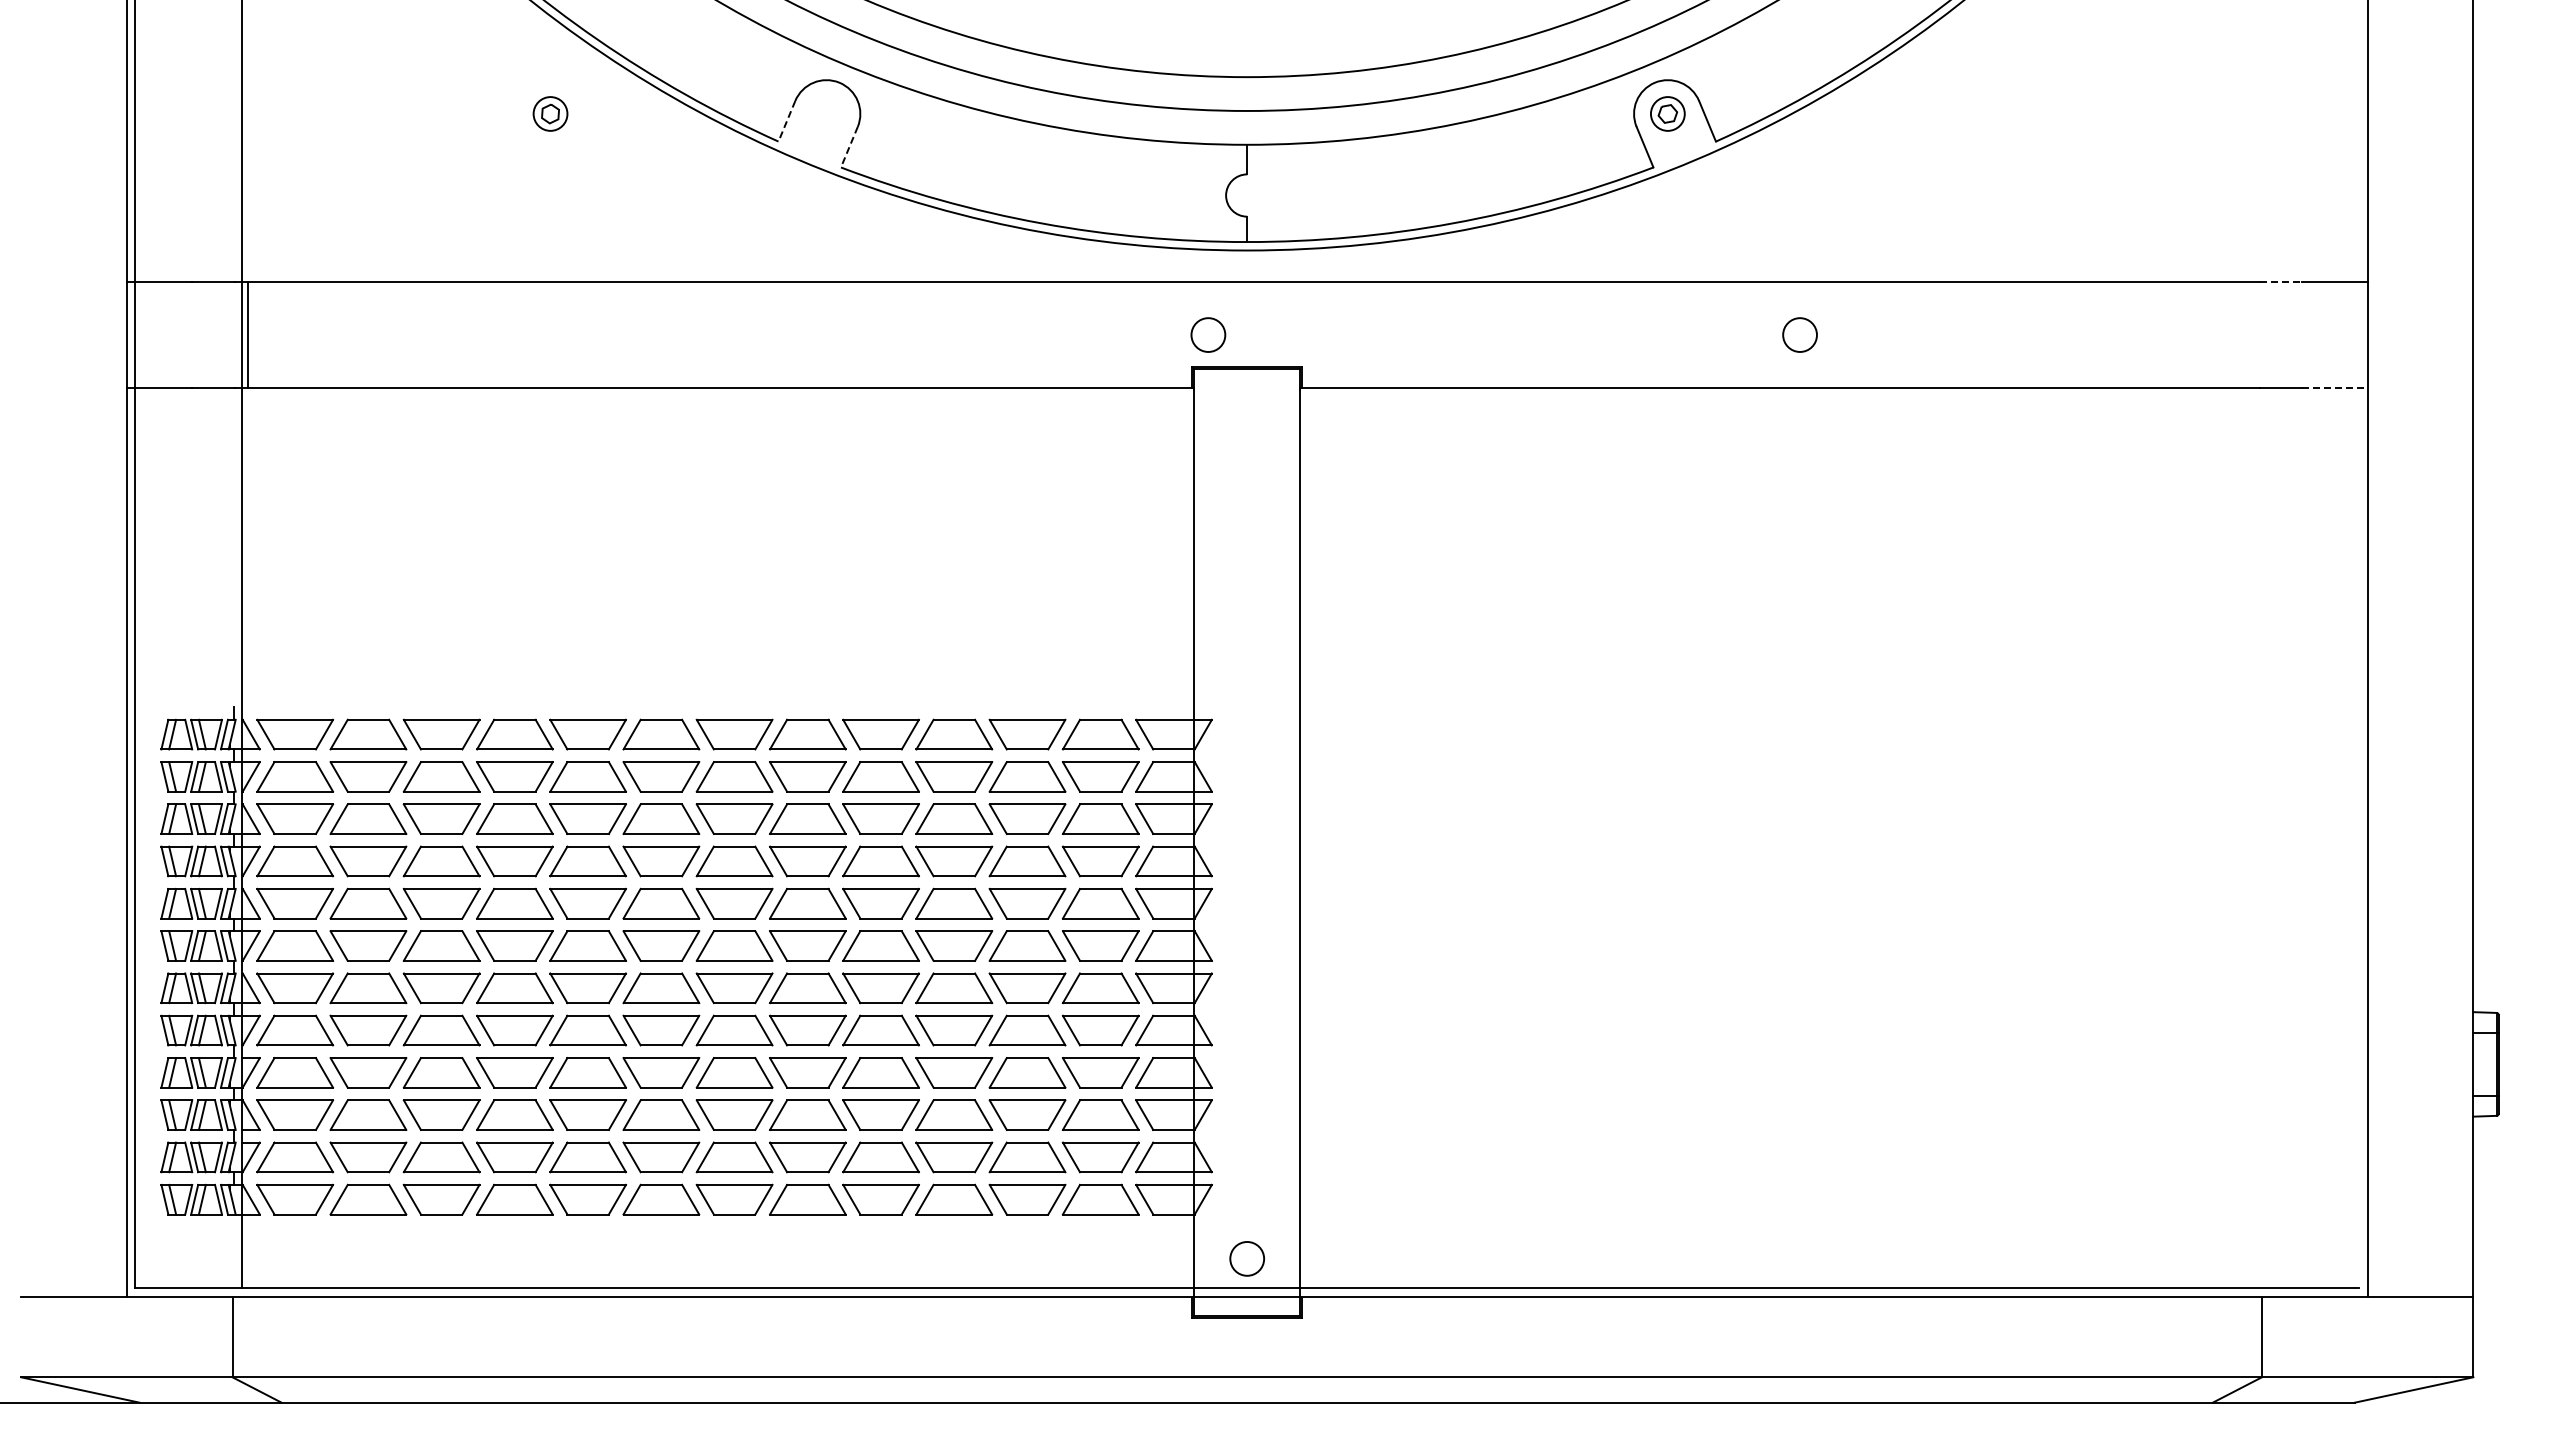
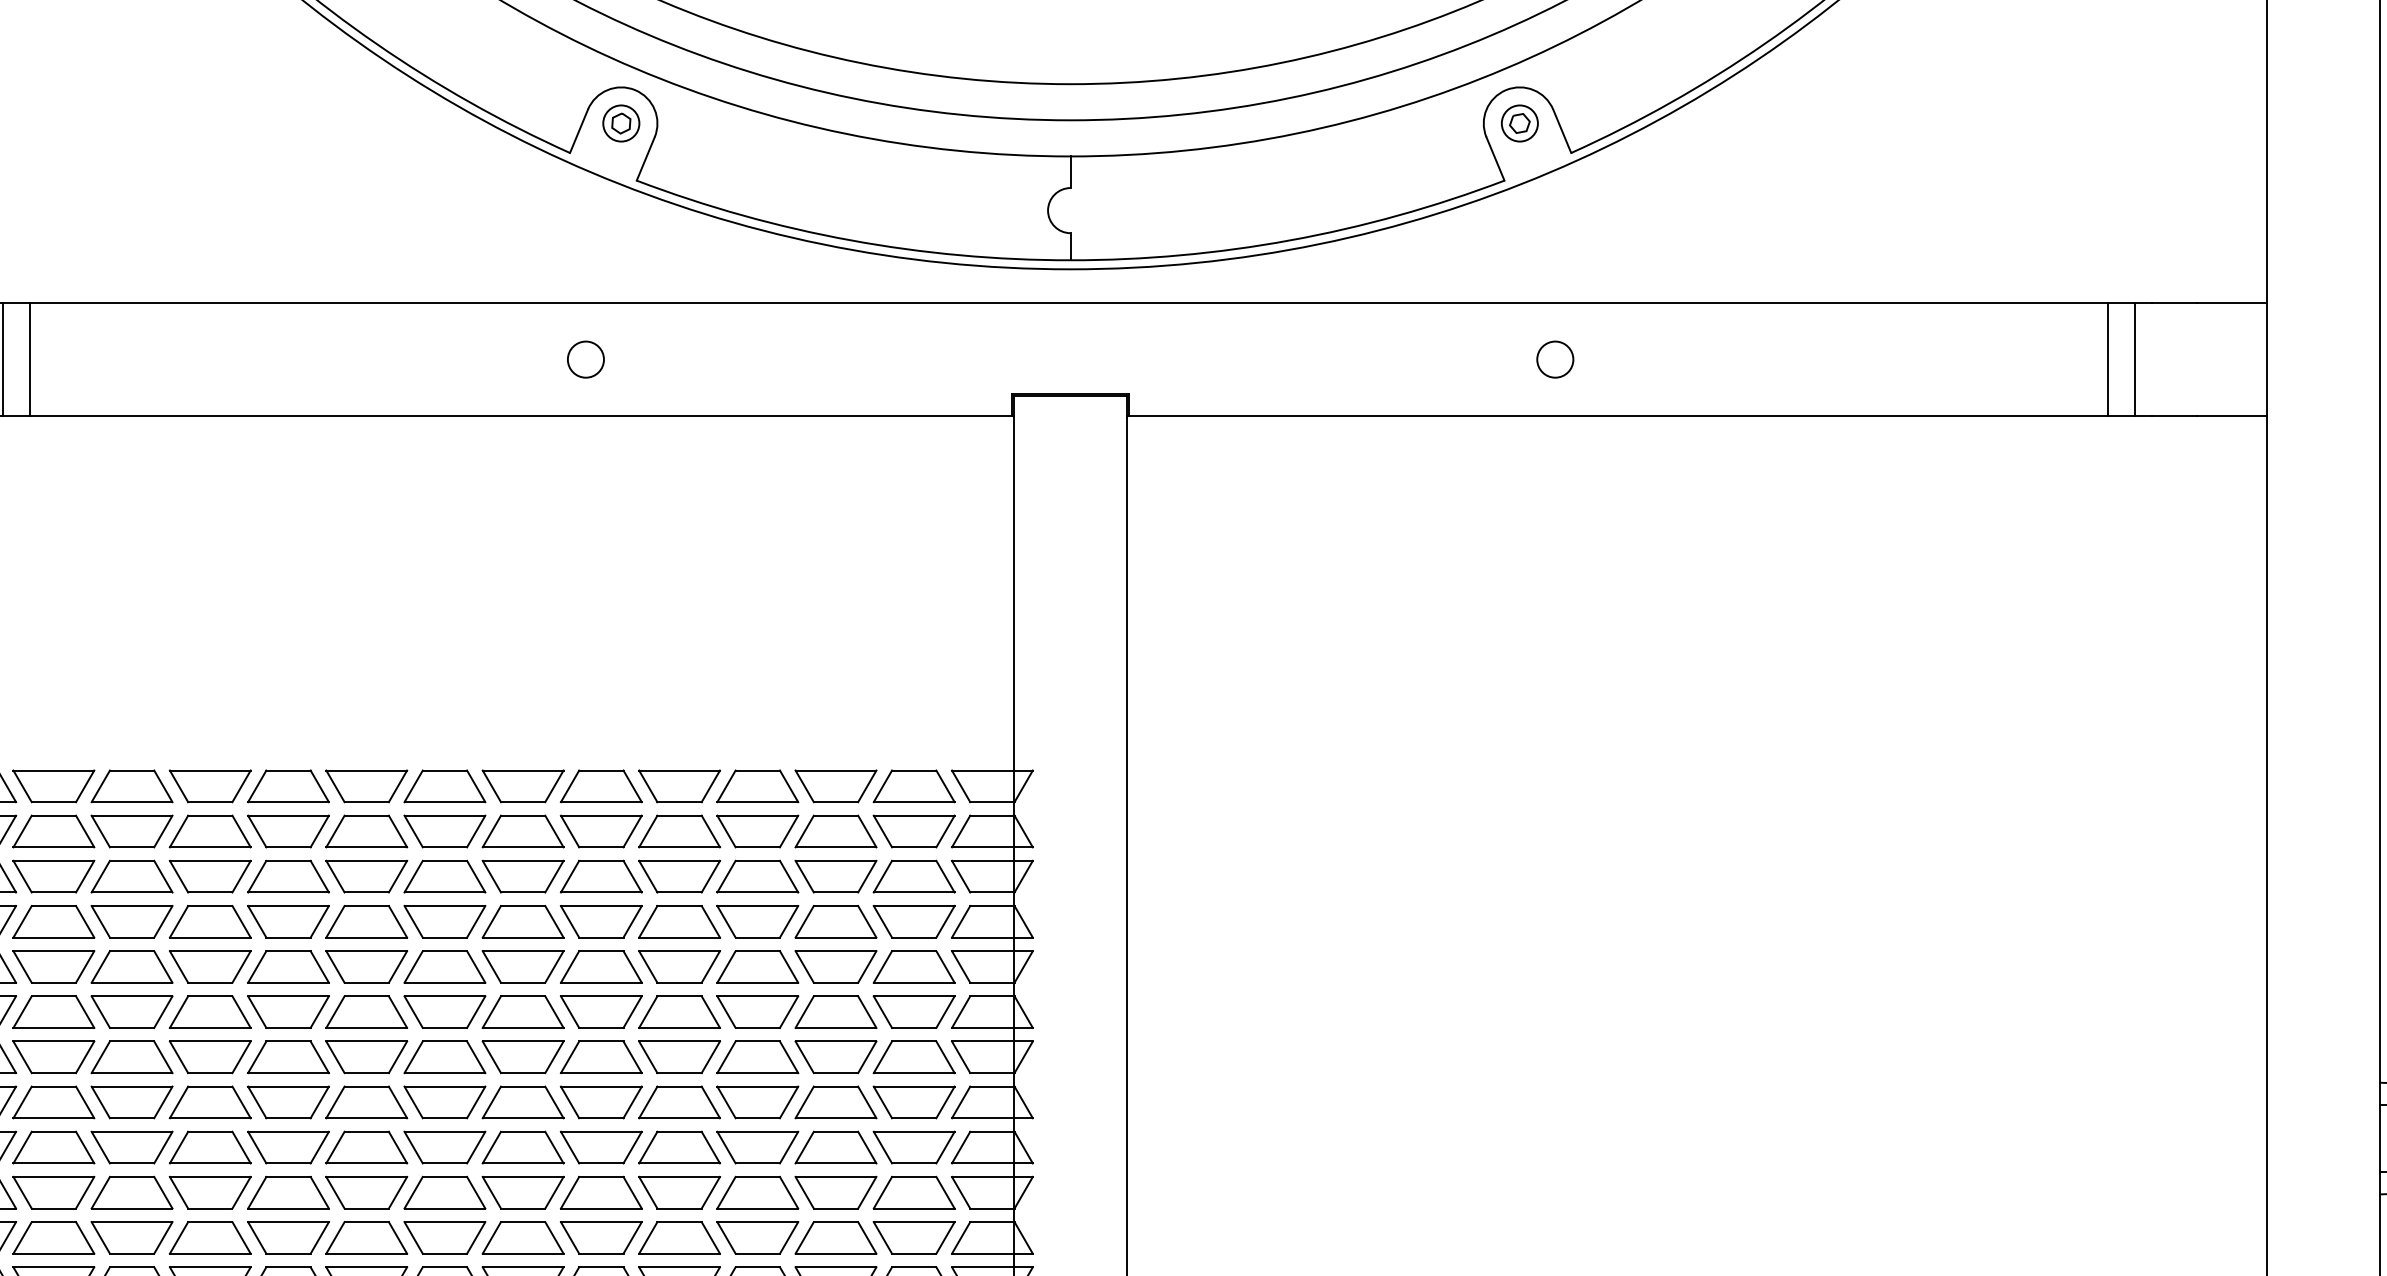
part: (550, 113) -> (621, 122), moved
line: (786, 121) -> (578, 131), dashed -> solid
line: (849, 147) -> (645, 159), dashed -> solid
line: (2281, 282) -> (2175, 303), dashed -> solid
line: (273, 334) -> (30, 359), added
circle: (1208, 334) -> (586, 359), moved
circle: (1799, 334) -> (1554, 359), moved
line: (2218, 334) -> (2107, 359), added
line: (2243, 334) -> (2134, 359), added
line: (2334, 387) -> (2231, 415), dashed -> solid

